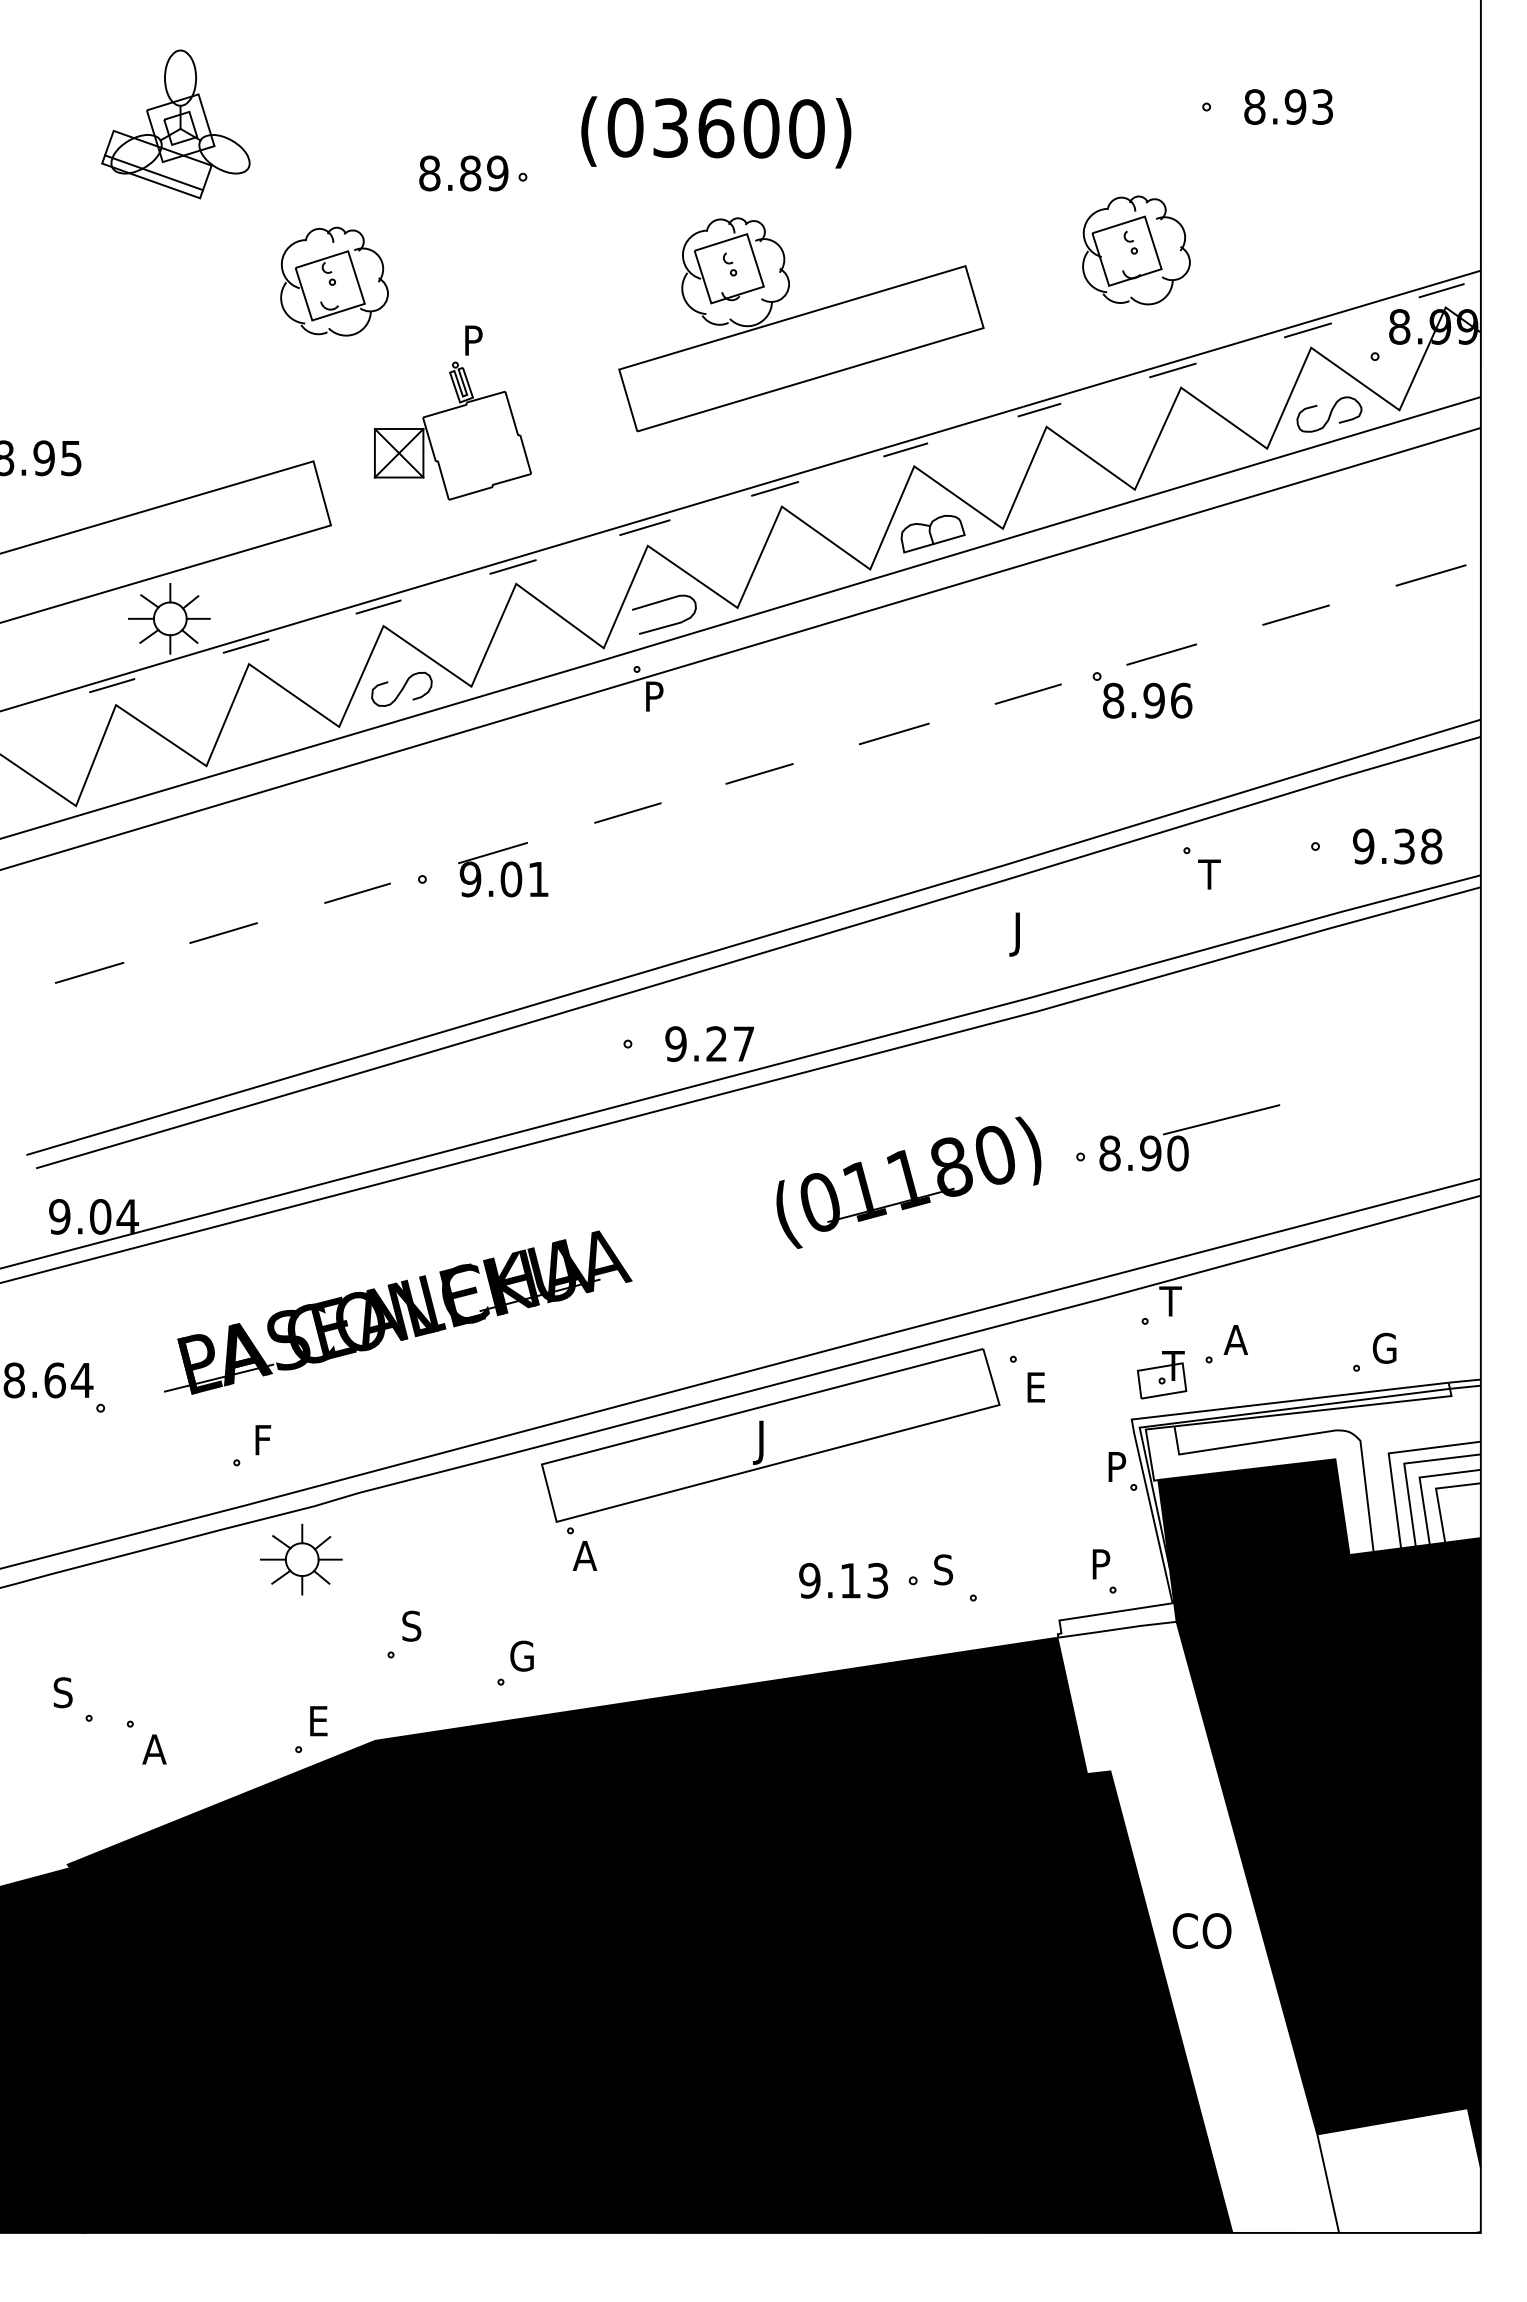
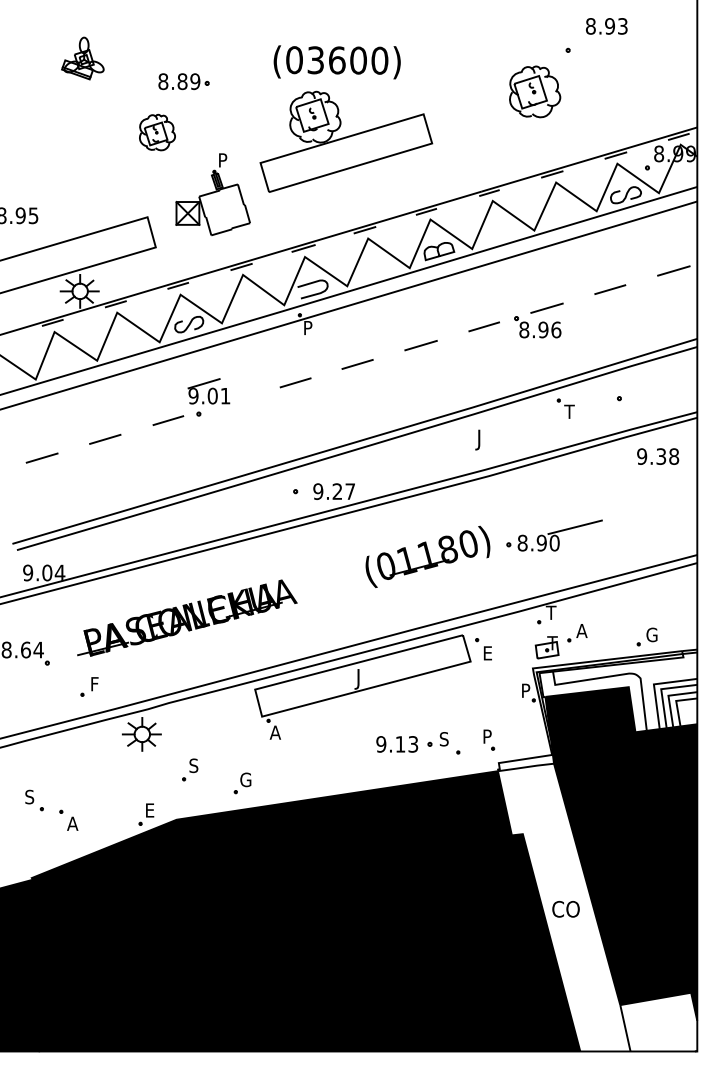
text: (1288, 107) -> (606, 26), moved
part: (175, 124) -> (82, 58), size x0.6
part: (472, 173) -> (183, 81), moved
part: (1137, 249) -> (535, 91), moved
part: (334, 281) -> (157, 132), size x0.7
part: (801, 323) -> (346, 141), moved
text: (1398, 846) -> (658, 456), moved
part: (502, 869) -> (208, 391), moved
part: (251, 1445) -> (89, 686), moved
part: (1105, 1570) -> (489, 739), moved

